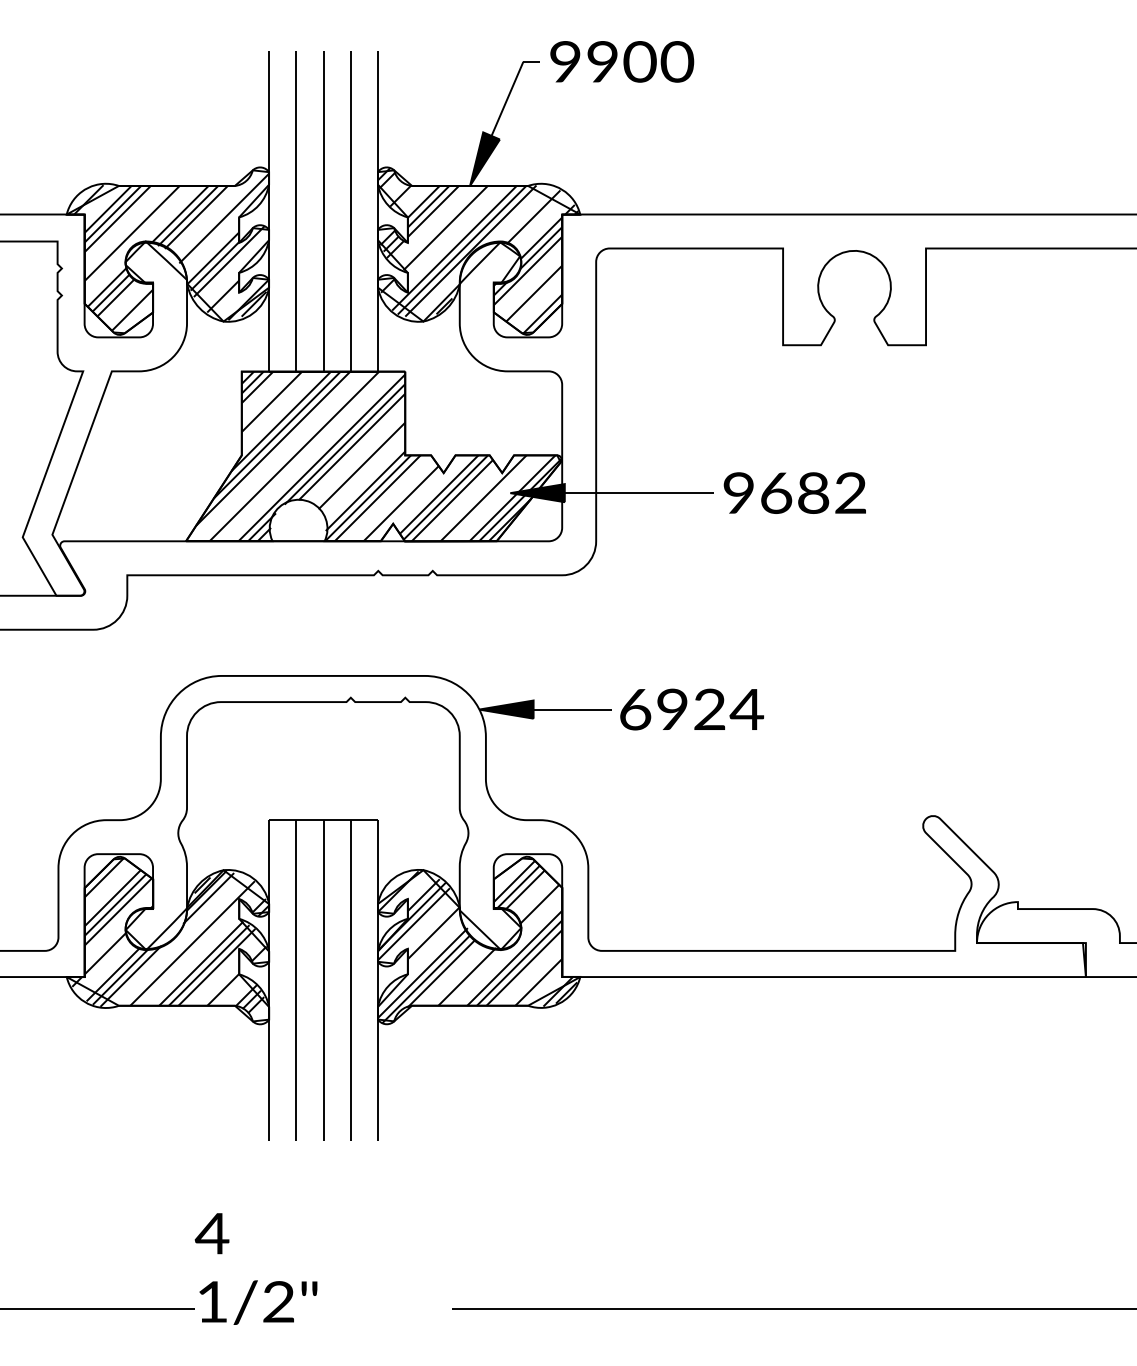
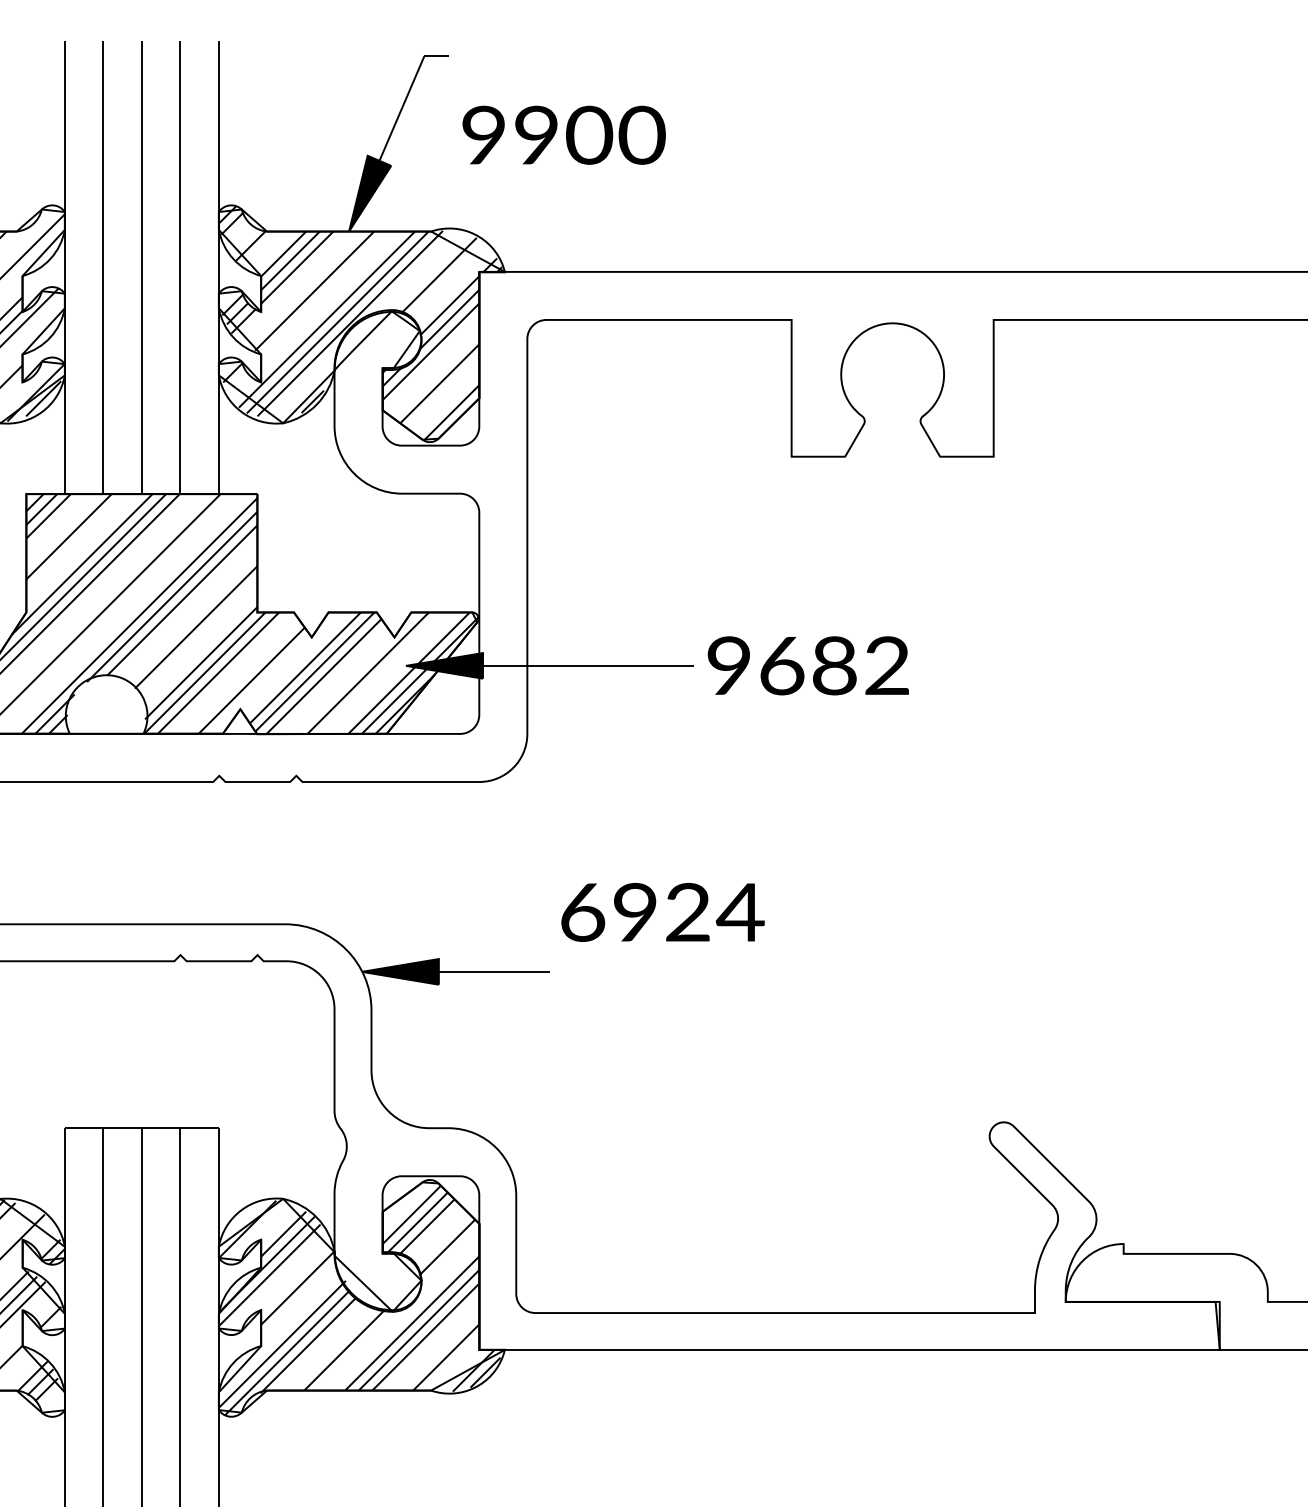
text: (622, 61) -> (564, 134), moved
text: (691, 709) -> (662, 912), moved

